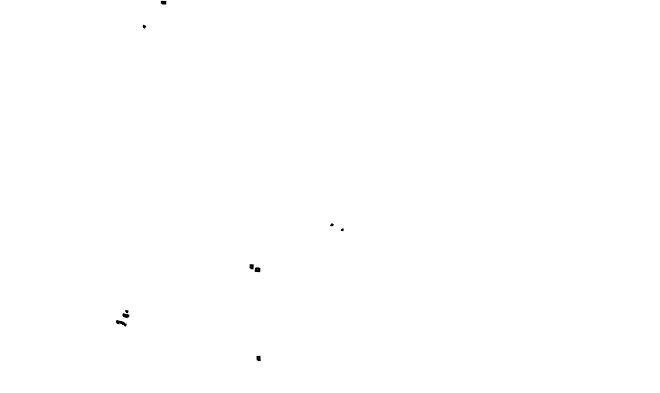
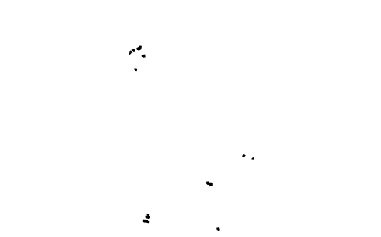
part: (336, 226) -> (247, 156), size x1.6

